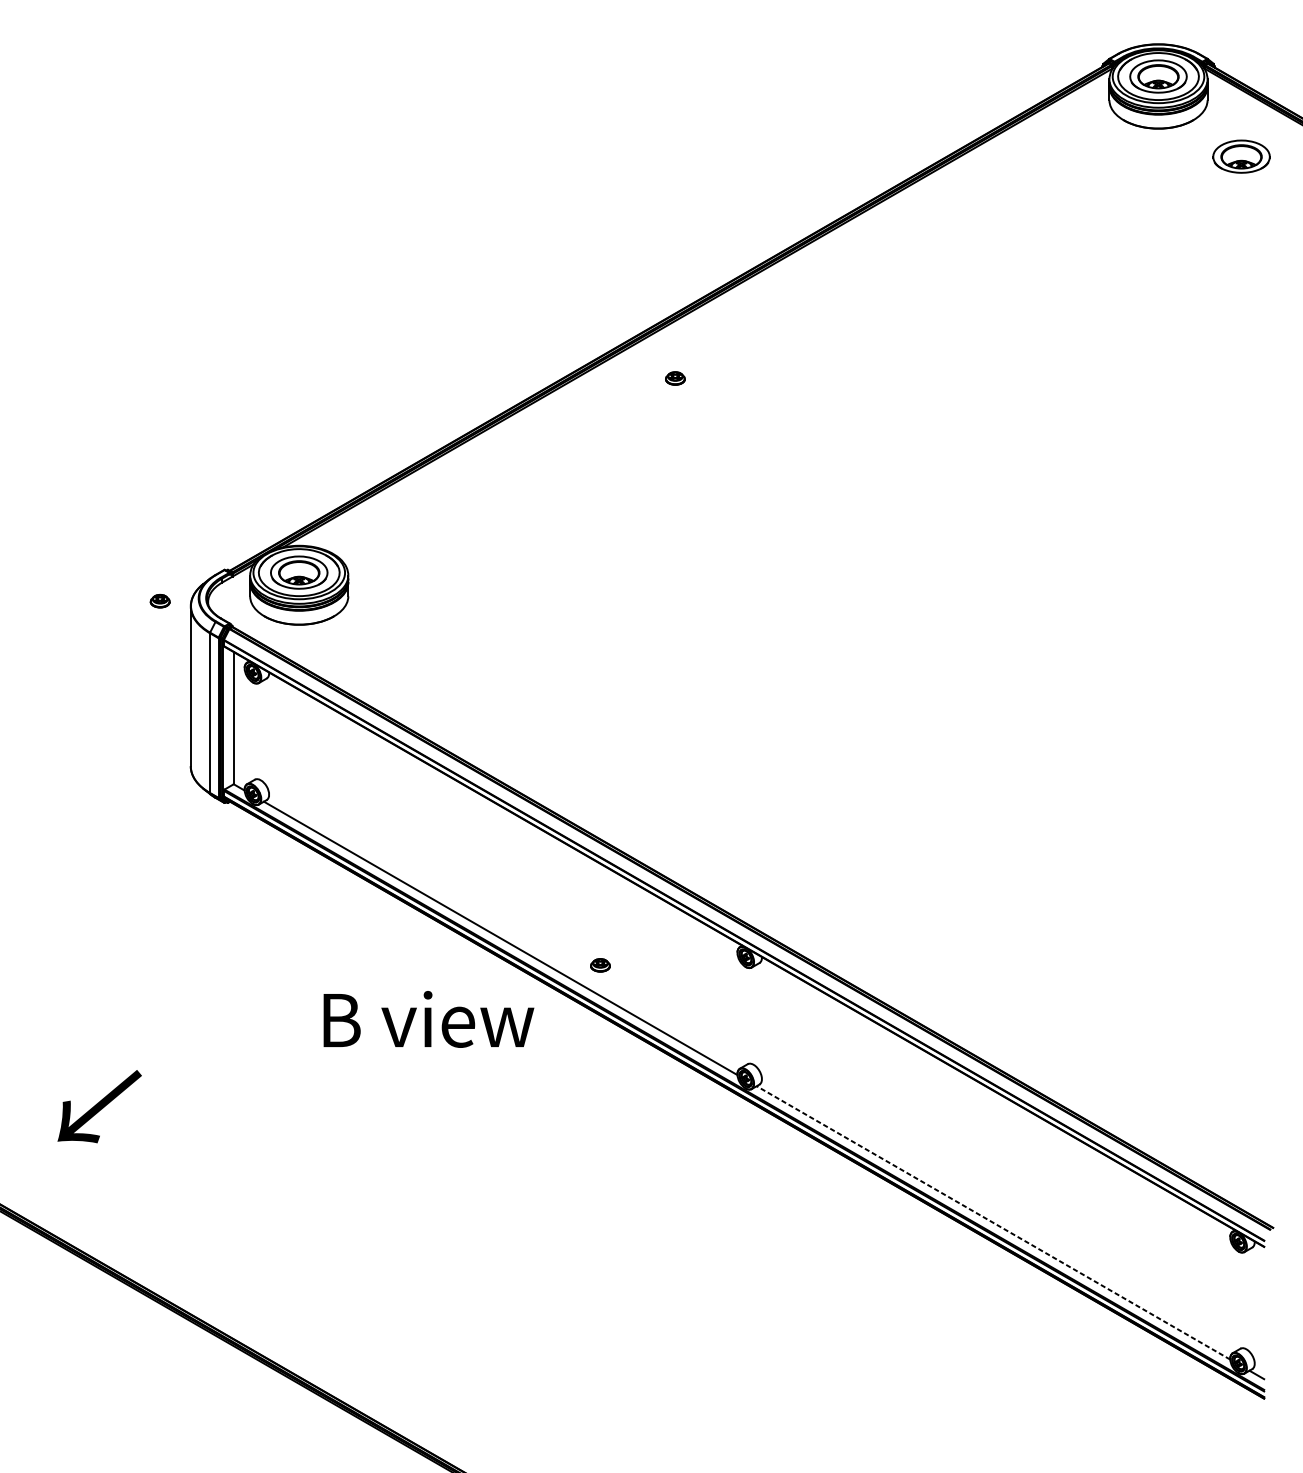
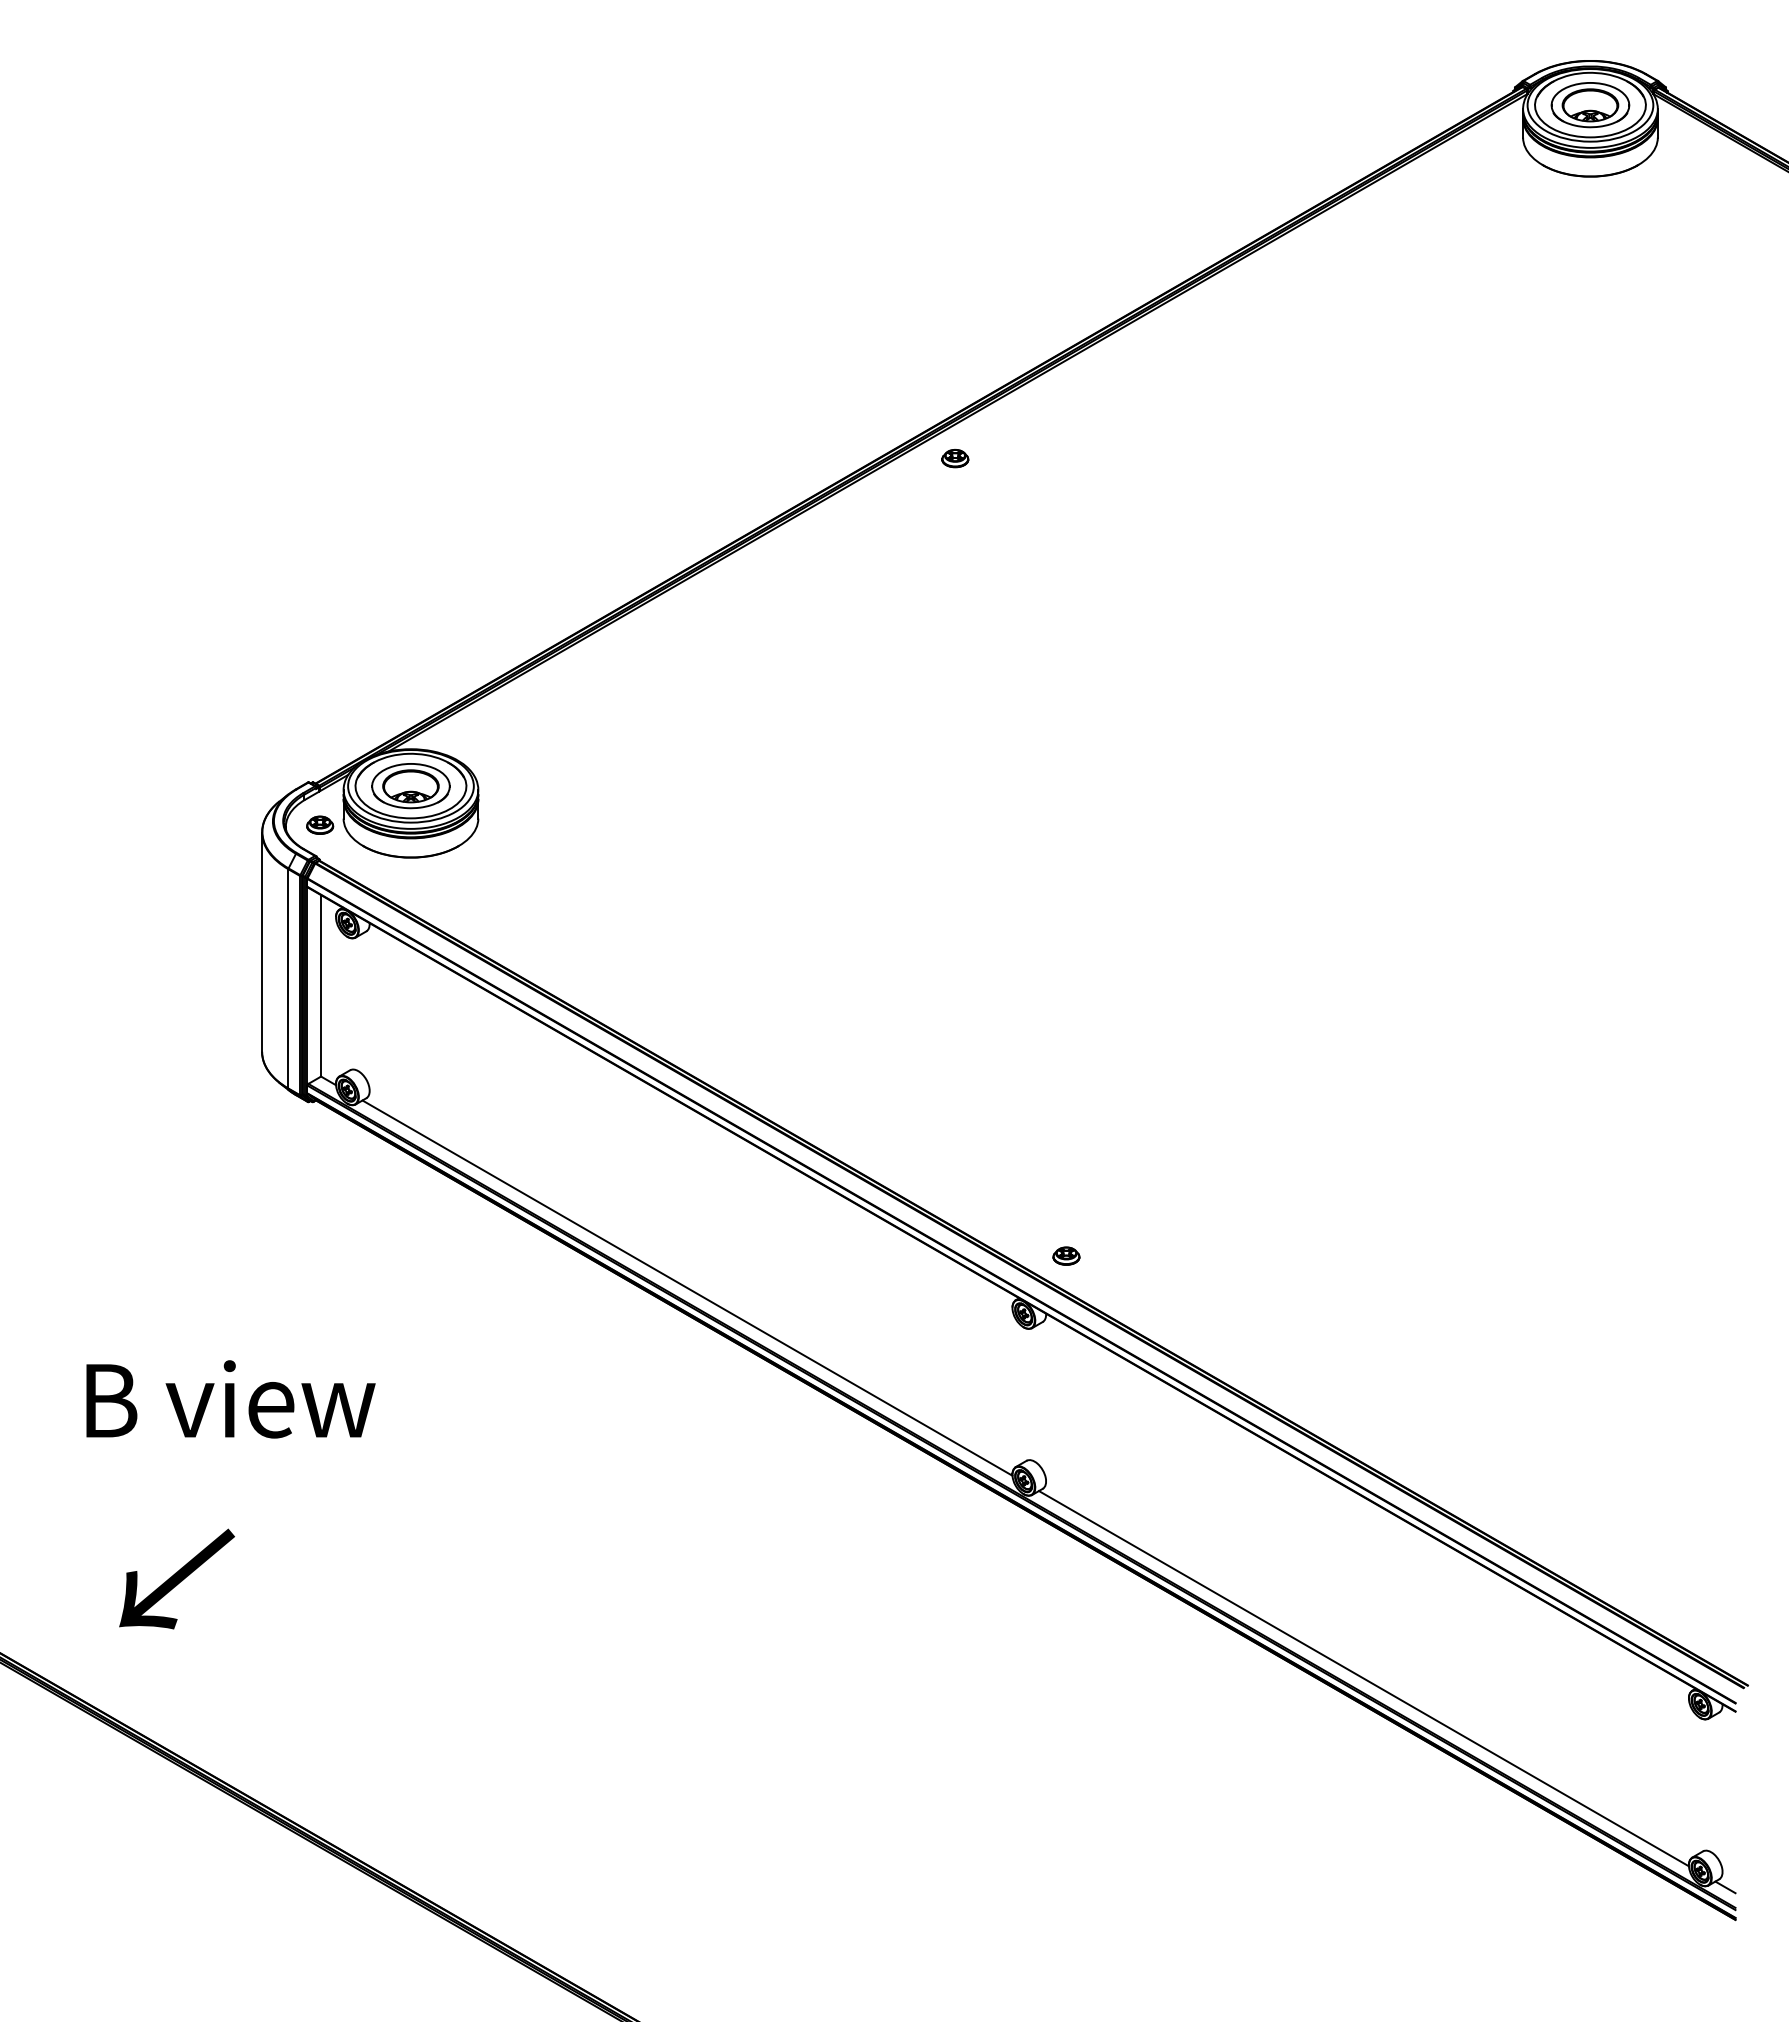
part: (1241, 156) -> (1704, 215), removed
part: (675, 378) -> (955, 458), moved
part: (160, 600) -> (320, 824), moved
part: (600, 964) -> (1066, 1255), moved
text: (428, 1019) -> (230, 1399), moved
text: (99, 1106) -> (176, 1578), moved
line: (993, 1222) -> (1363, 1678), dashed -> solid

